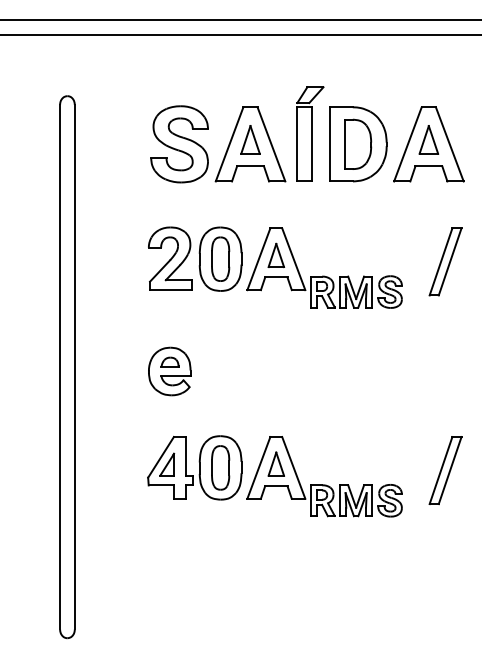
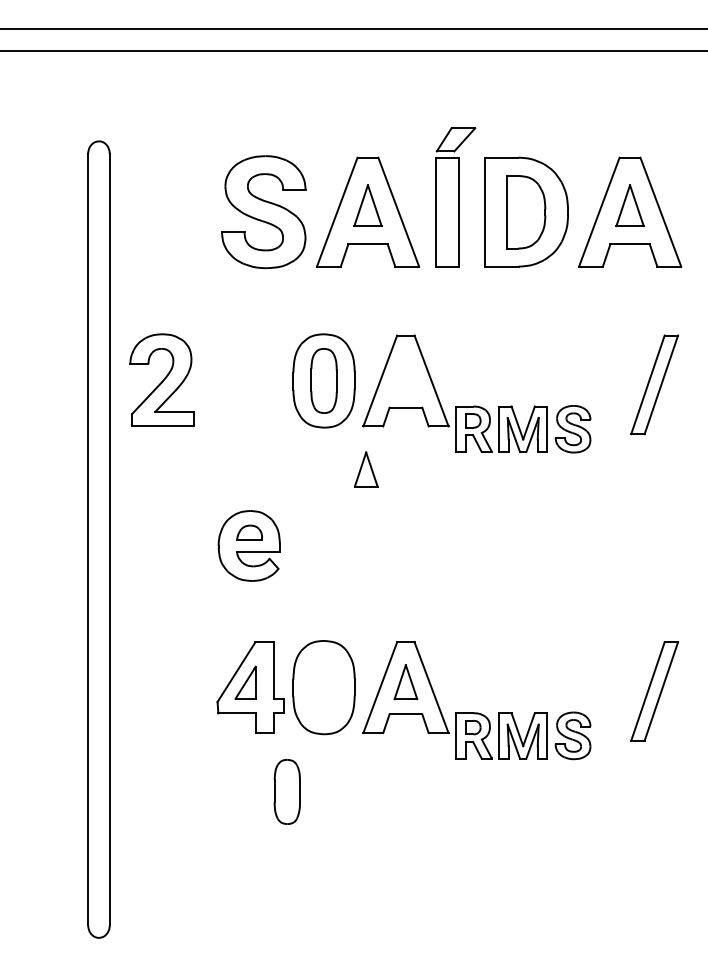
part: (276, 255) -> (366, 469), moved
part: (170, 258) -> (162, 379), moved
part: (220, 467) -> (287, 791), moved

